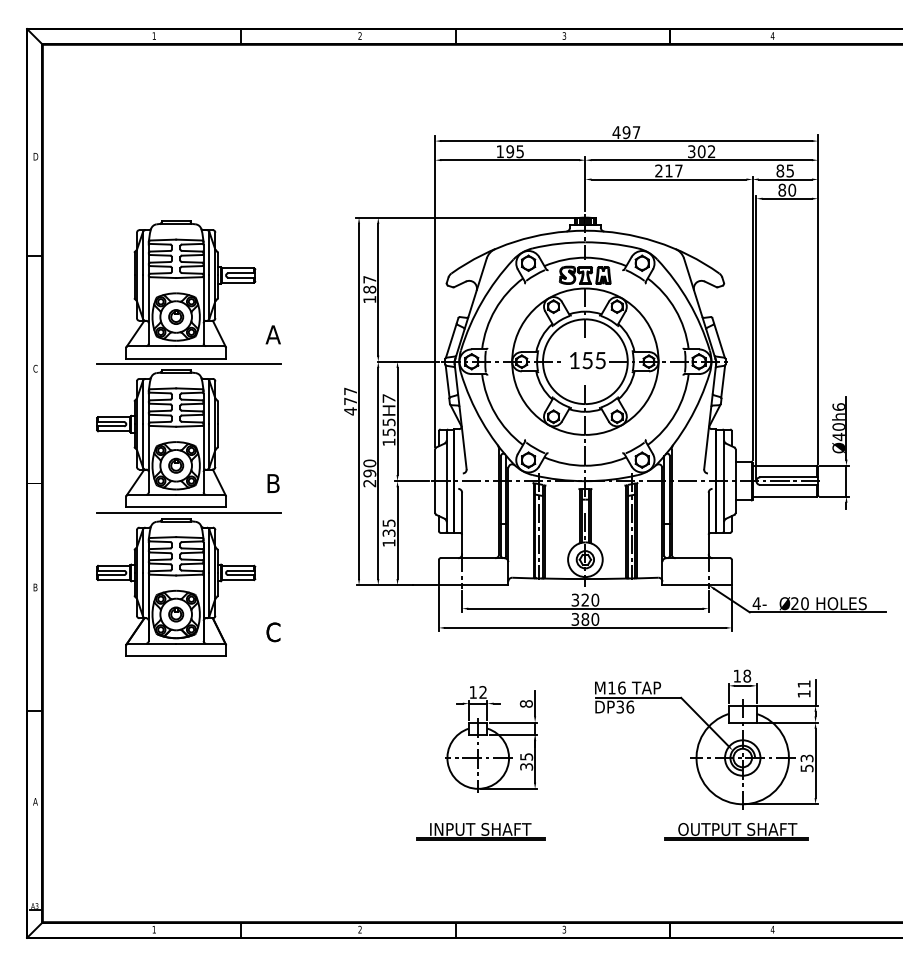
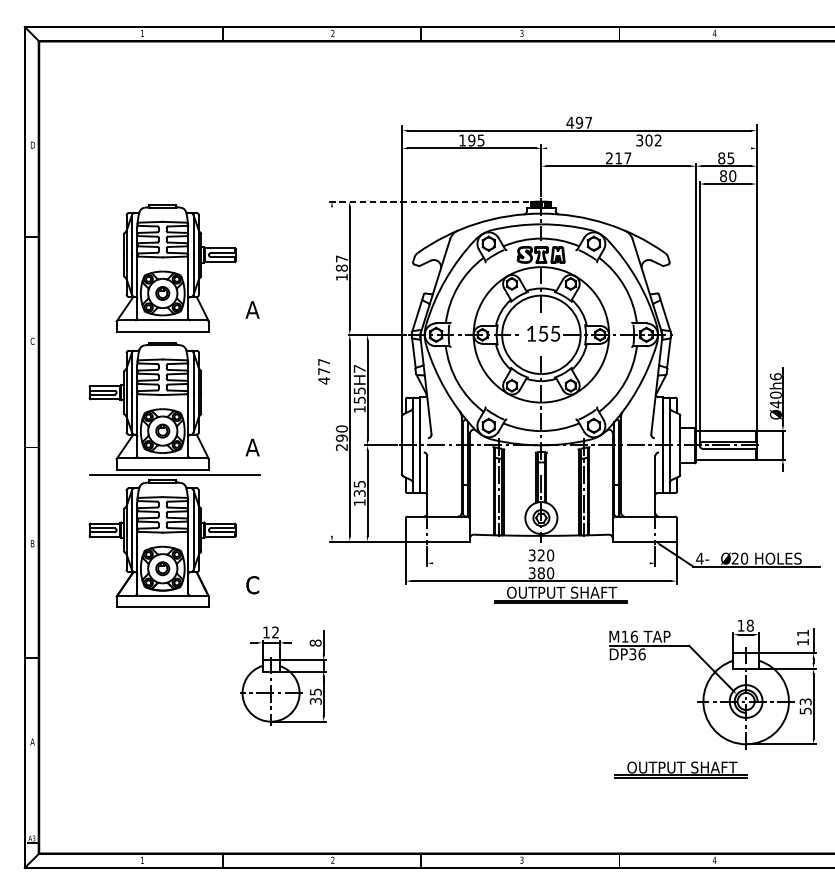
line: (701, 160) -> (648, 148), removed
line: (469, 217) -> (434, 201), solid -> dashed
line: (189, 364) -> (175, 337), removed
line: (359, 401) -> (332, 371), removed
text: (272, 483) -> (251, 447), B -> A
line: (585, 608) -> (541, 563), removed
part: (606, 642) -> (560, 594), added
part: (491, 739) -> (283, 676), moved
part: (706, 739) -> (712, 684), moved
part: (480, 831) -> (444, 769), removed

